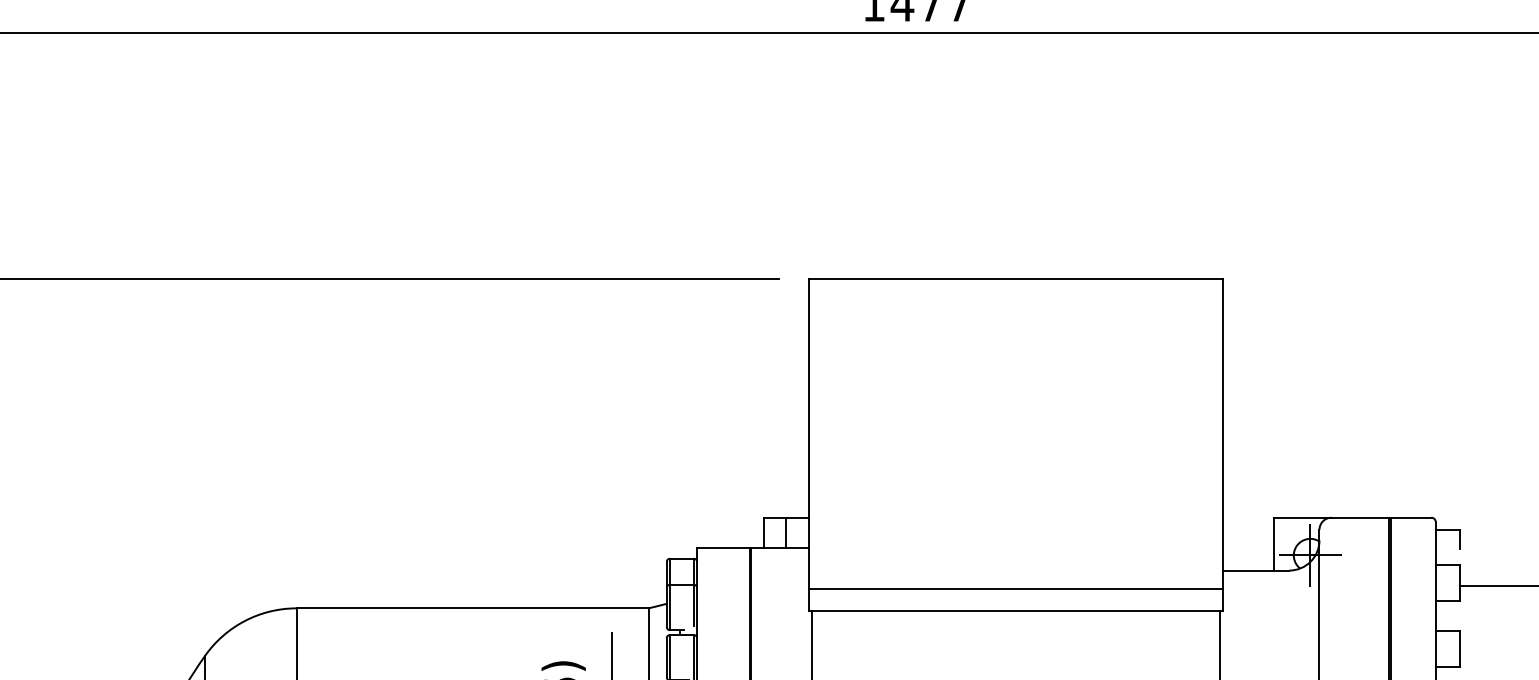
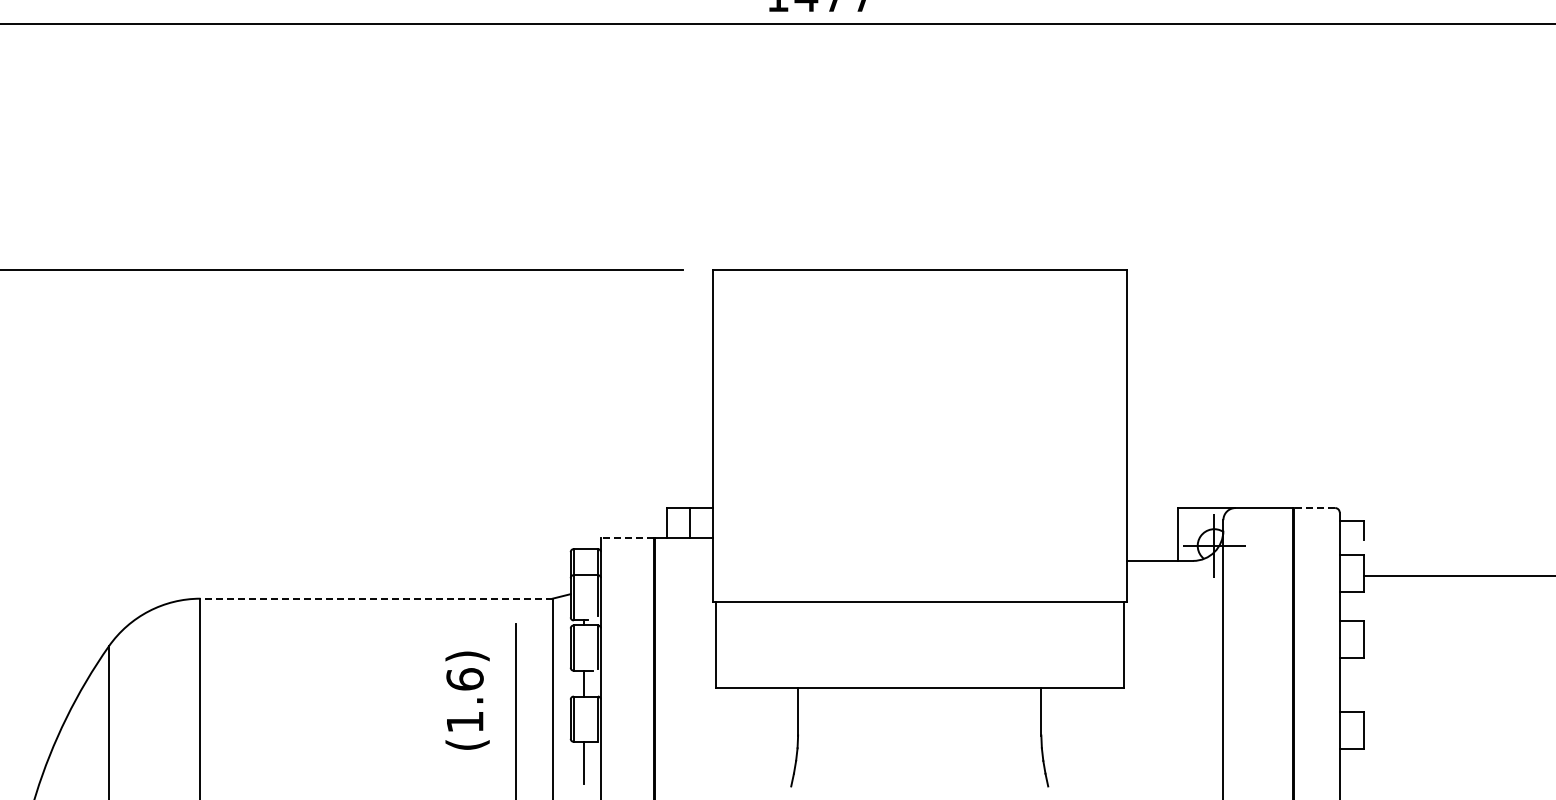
line: (1410, 518) -> (1314, 508), solid -> dashed
line: (722, 548) -> (626, 538), solid -> dashed
line: (1015, 589) -> (919, 579), removed
line: (472, 608) -> (376, 598), solid -> dashed

